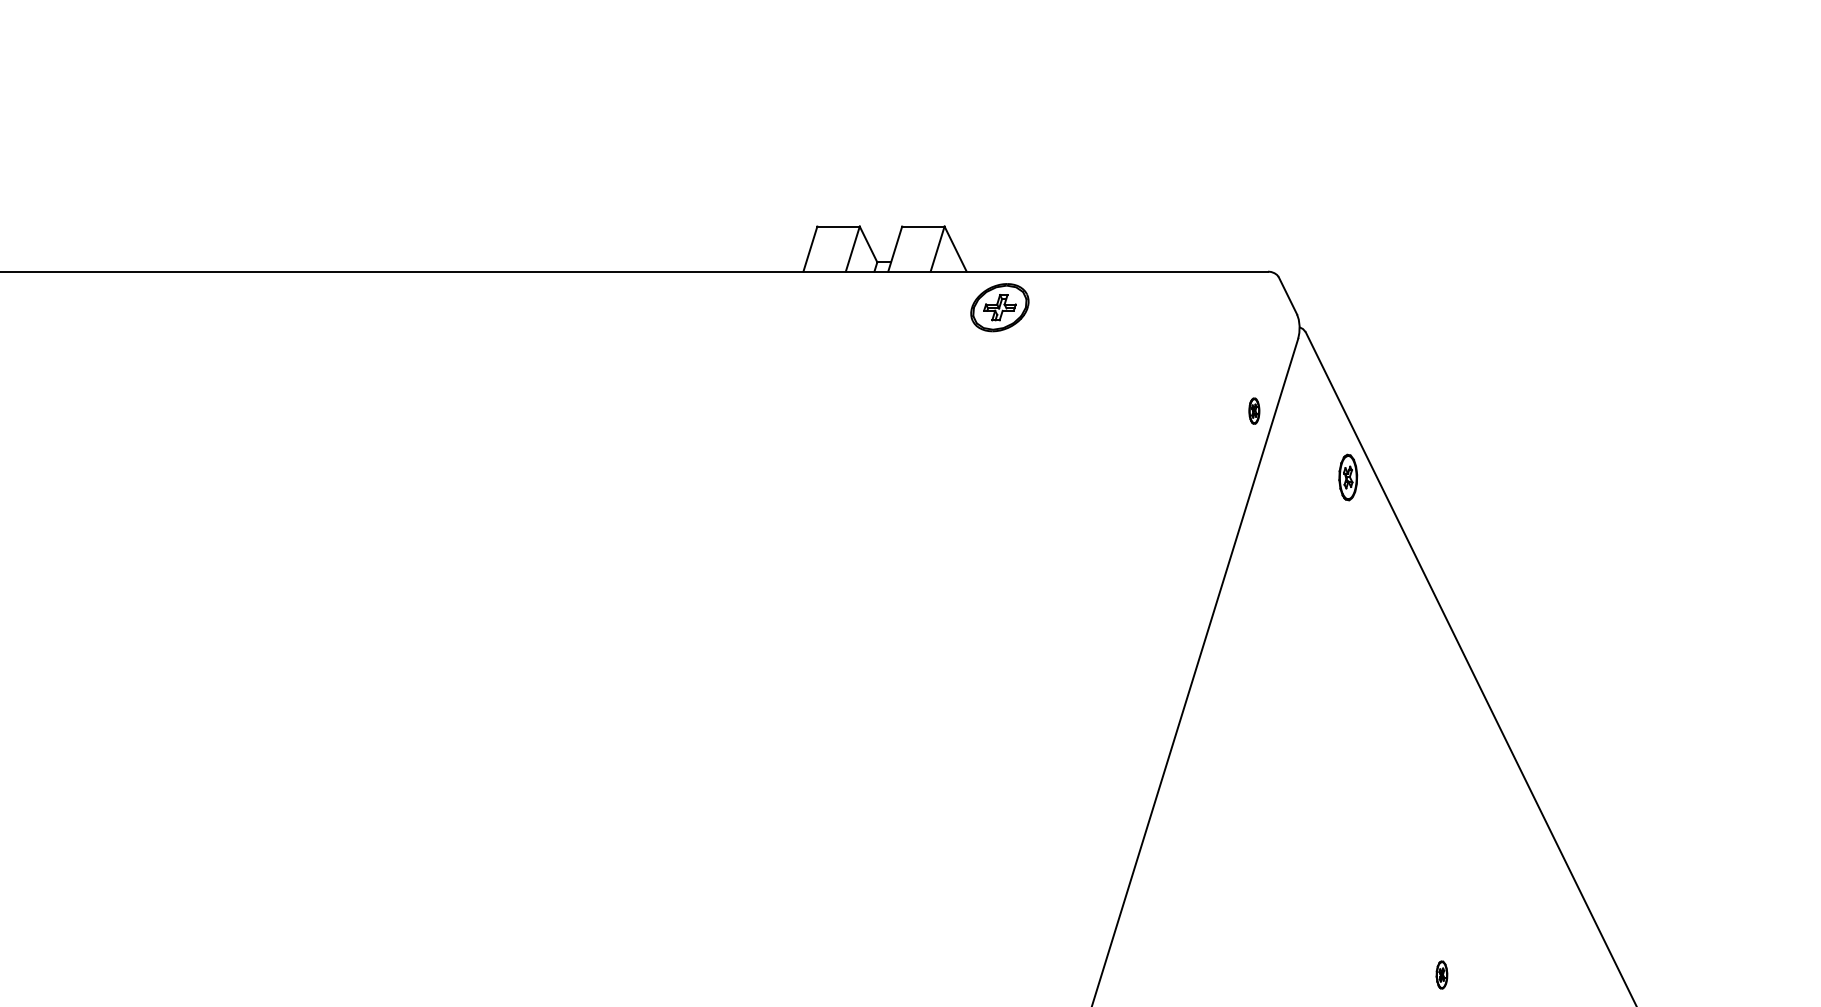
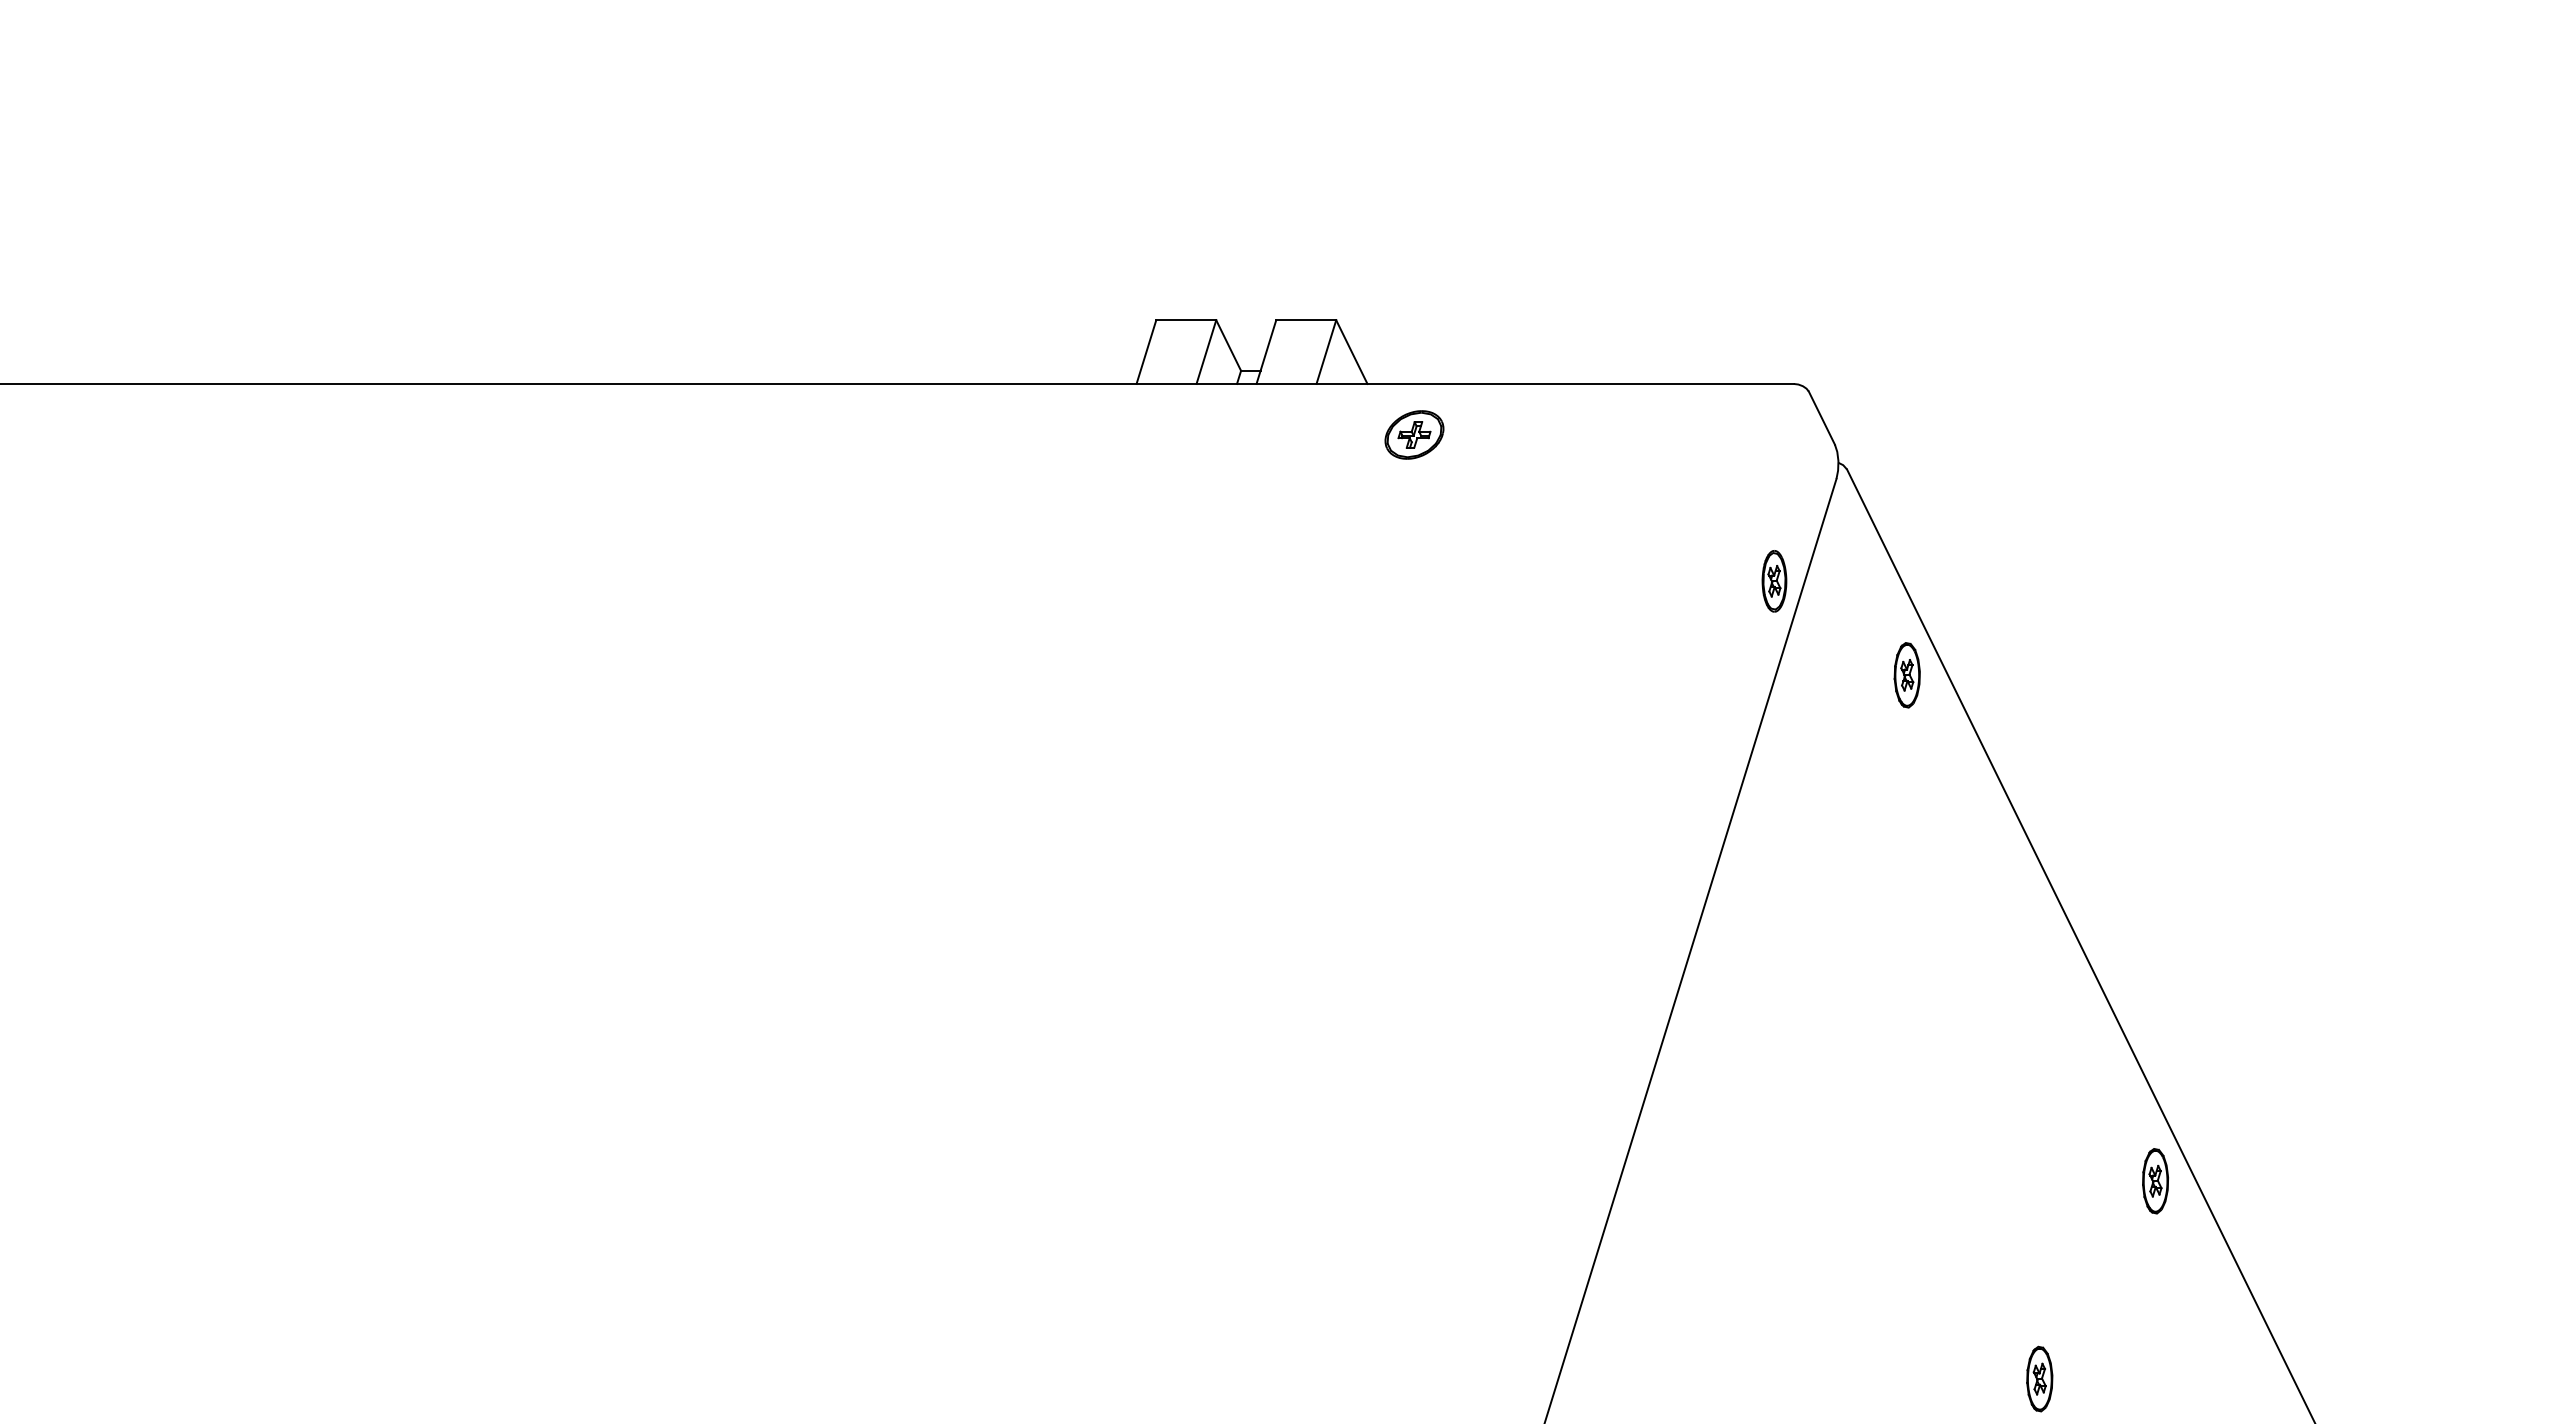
part: (999, 307) -> (1414, 434), size x0.71
part: (1254, 411) -> (1774, 581), size x1.67
part: (1523, 835) -> (2155, 1181), added
part: (1441, 974) -> (2039, 1378), size x1.67

